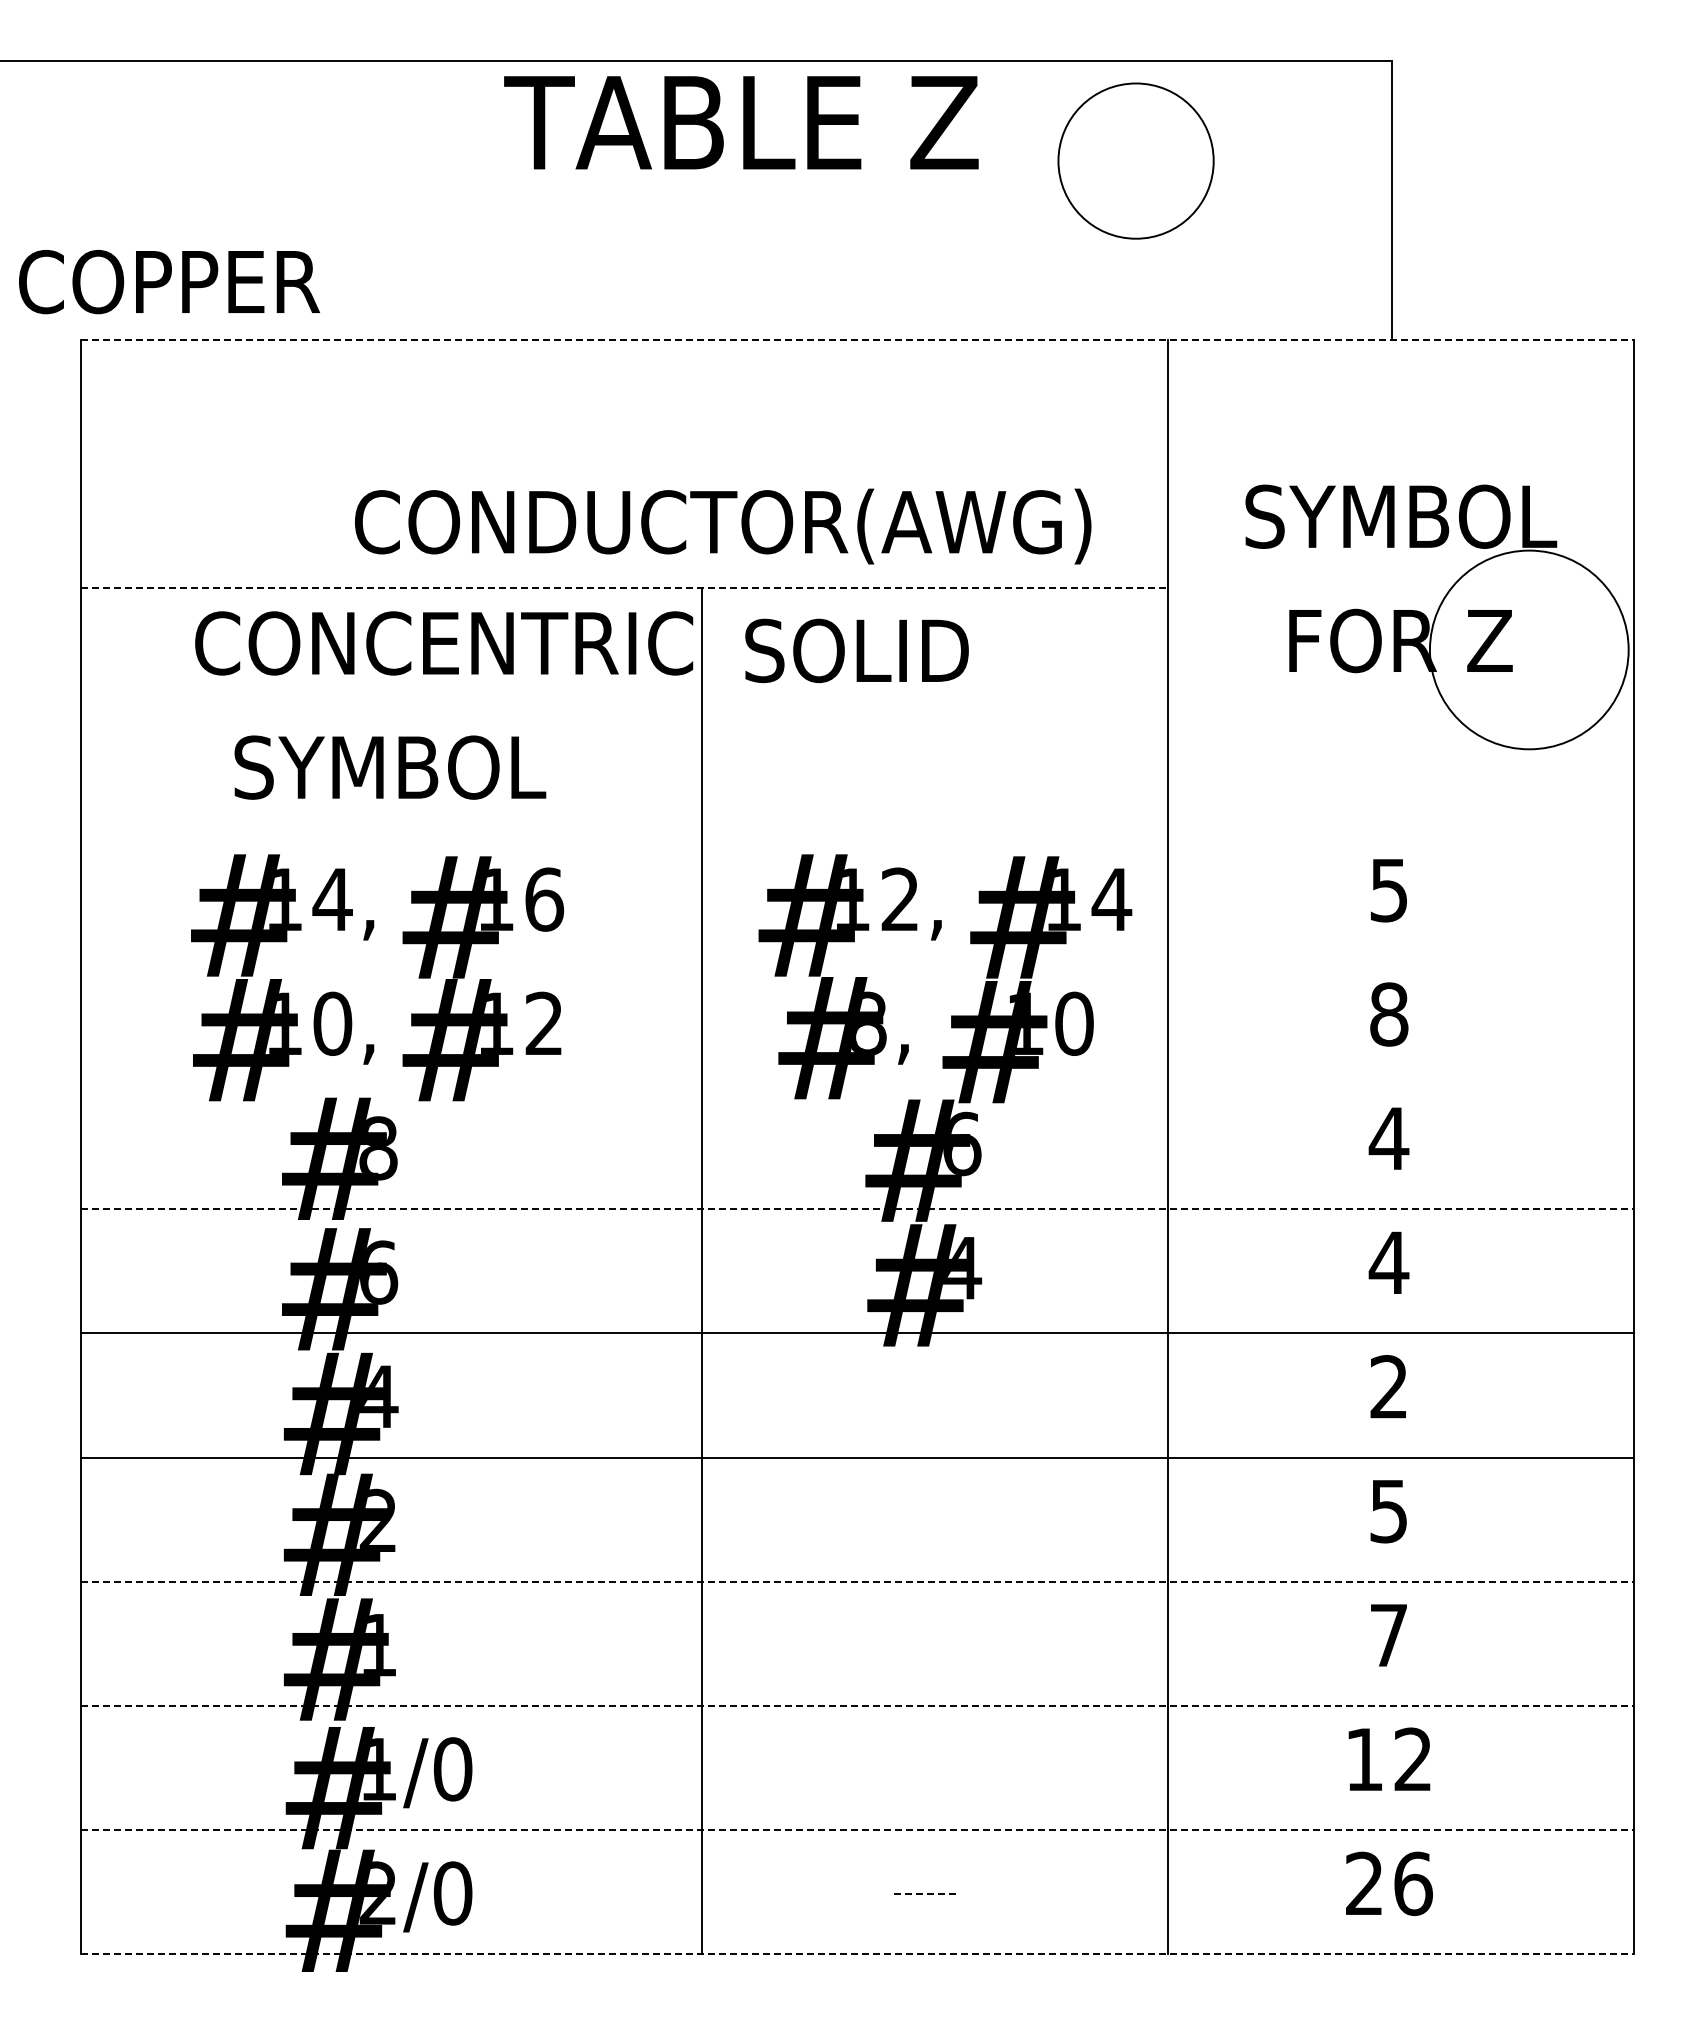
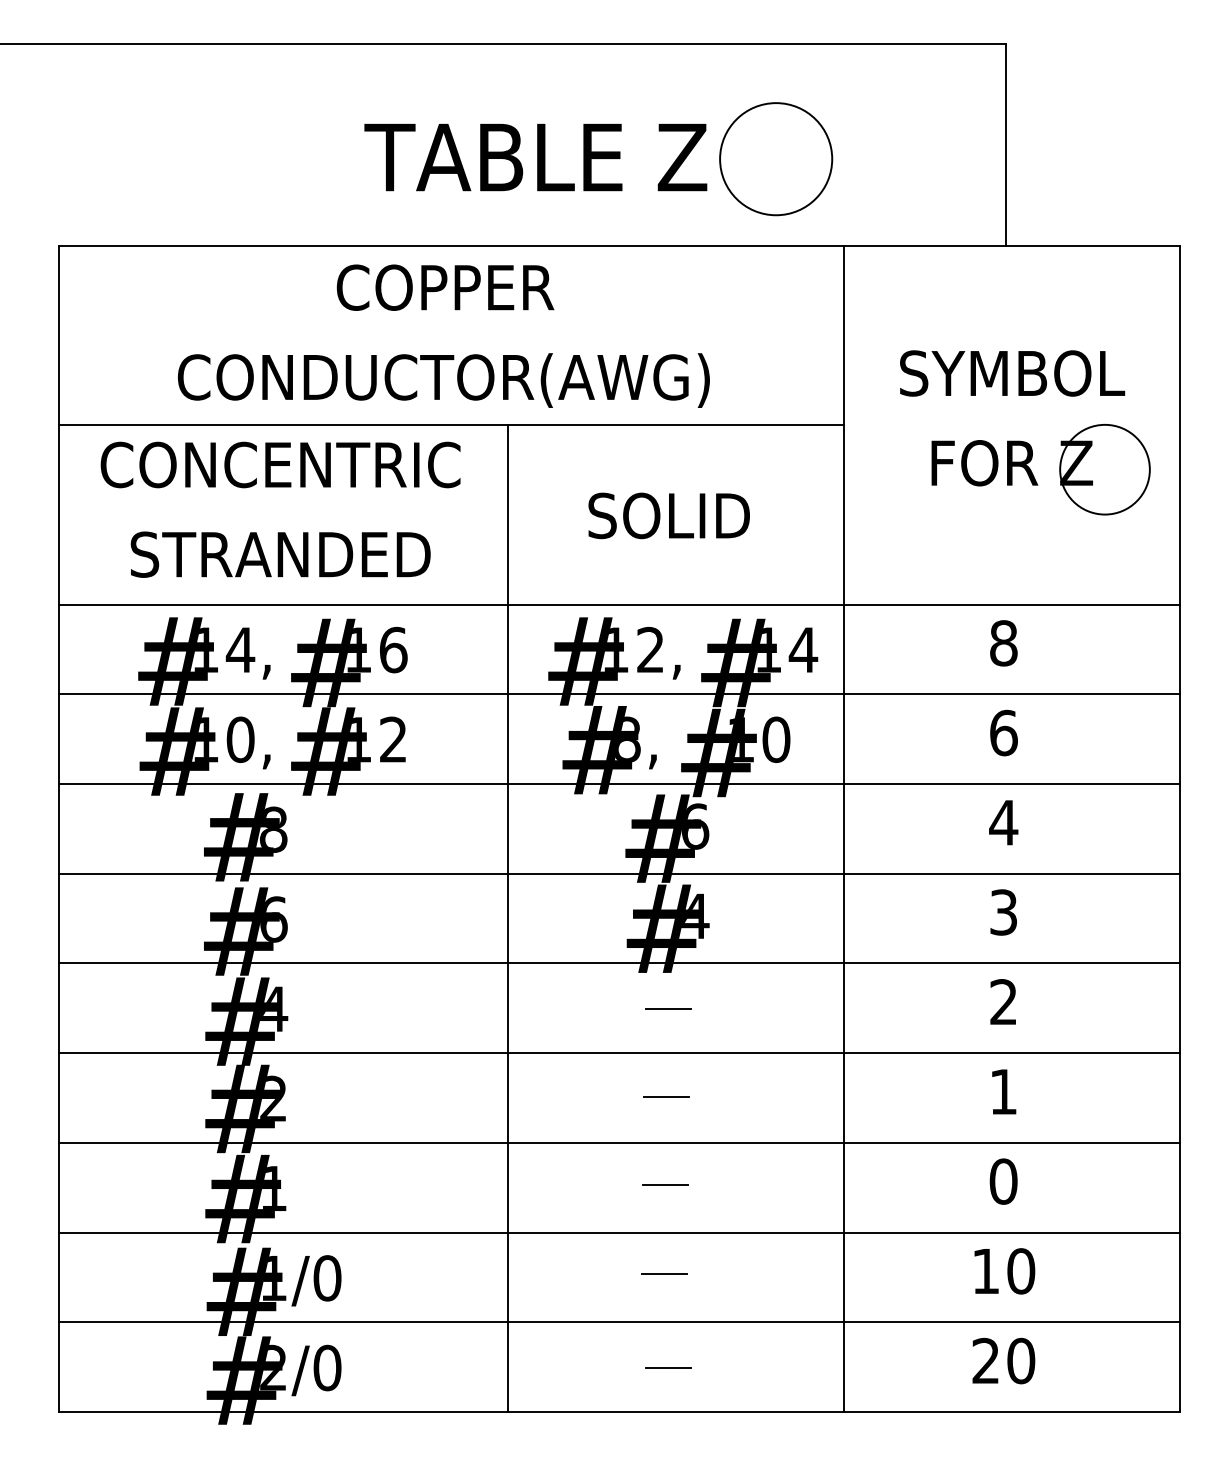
text: (741, 122) -> (535, 157), moved
circle: (1135, 160) -> (775, 158), moved
text: (169, 282) -> (445, 288), moved
line: (858, 339) -> (620, 245), dashed -> solid
text: (723, 526) -> (444, 380), moved
line: (625, 588) -> (452, 425), dashed -> solid
text: (444, 643) -> (280, 465), moved
circle: (1529, 649) -> (1105, 469), size x0.62
text: (856, 650) -> (668, 515), moved
text: (387, 767) -> (280, 554), SYMBOL -> STRANDED
line: (857, 836) -> (619, 604), added
text: (1389, 890) -> (1004, 643), 5 -> 8
line: (857, 960) -> (619, 694), added
text: (1389, 1014) -> (1004, 733), 8 -> 6
line: (857, 1085) -> (619, 784), added
line: (858, 1209) -> (620, 873), dashed -> solid
text: (1388, 1262) -> (1003, 912), 4 -> 3
line: (924, 1397) -> (668, 1009), added
text: (1388, 1511) -> (1003, 1092), 5 -> 1
line: (922, 1517) -> (666, 1096), added
line: (858, 1581) -> (620, 1142), dashed -> solid
text: (1388, 1635) -> (1003, 1181), 7 -> 0
line: (920, 1640) -> (665, 1185), added
line: (858, 1706) -> (620, 1232), dashed -> solid
text: (1413, 1759) -> (1021, 1271), 12 -> 10
line: (918, 1763) -> (663, 1274), added
line: (858, 1830) -> (620, 1322), dashed -> solid
text: (1413, 1883) -> (1021, 1360), 26 -> 20
line: (925, 1893) -> (668, 1368), dashed -> solid
line: (858, 1954) -> (620, 1412), dashed -> solid

